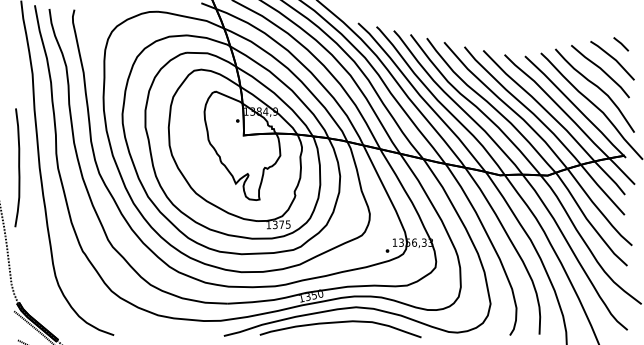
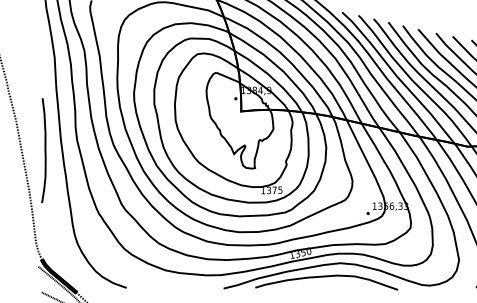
curve: (18, 167) -> (44, 150), moved

